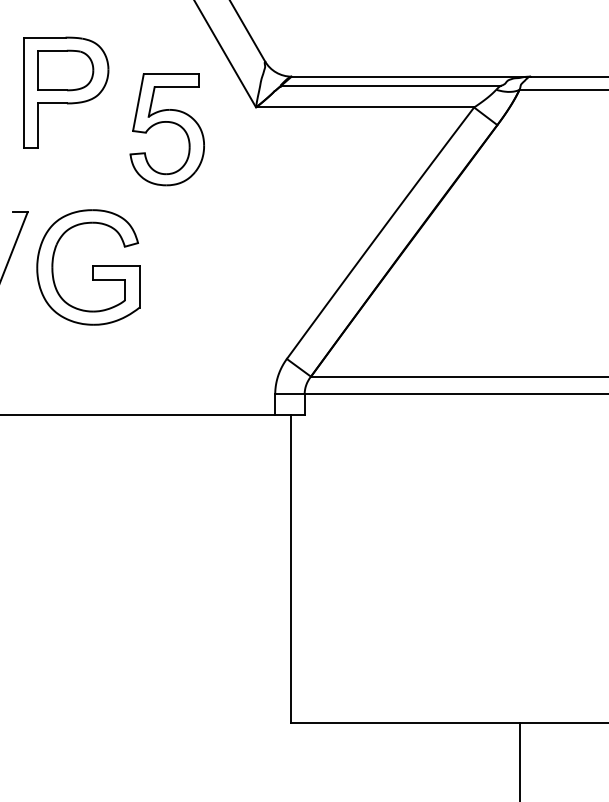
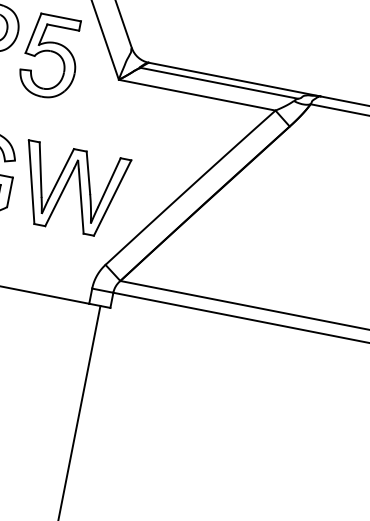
part: (166, 122) -> (50, 51), moved
part: (213, 263) -> (66, 185), added

